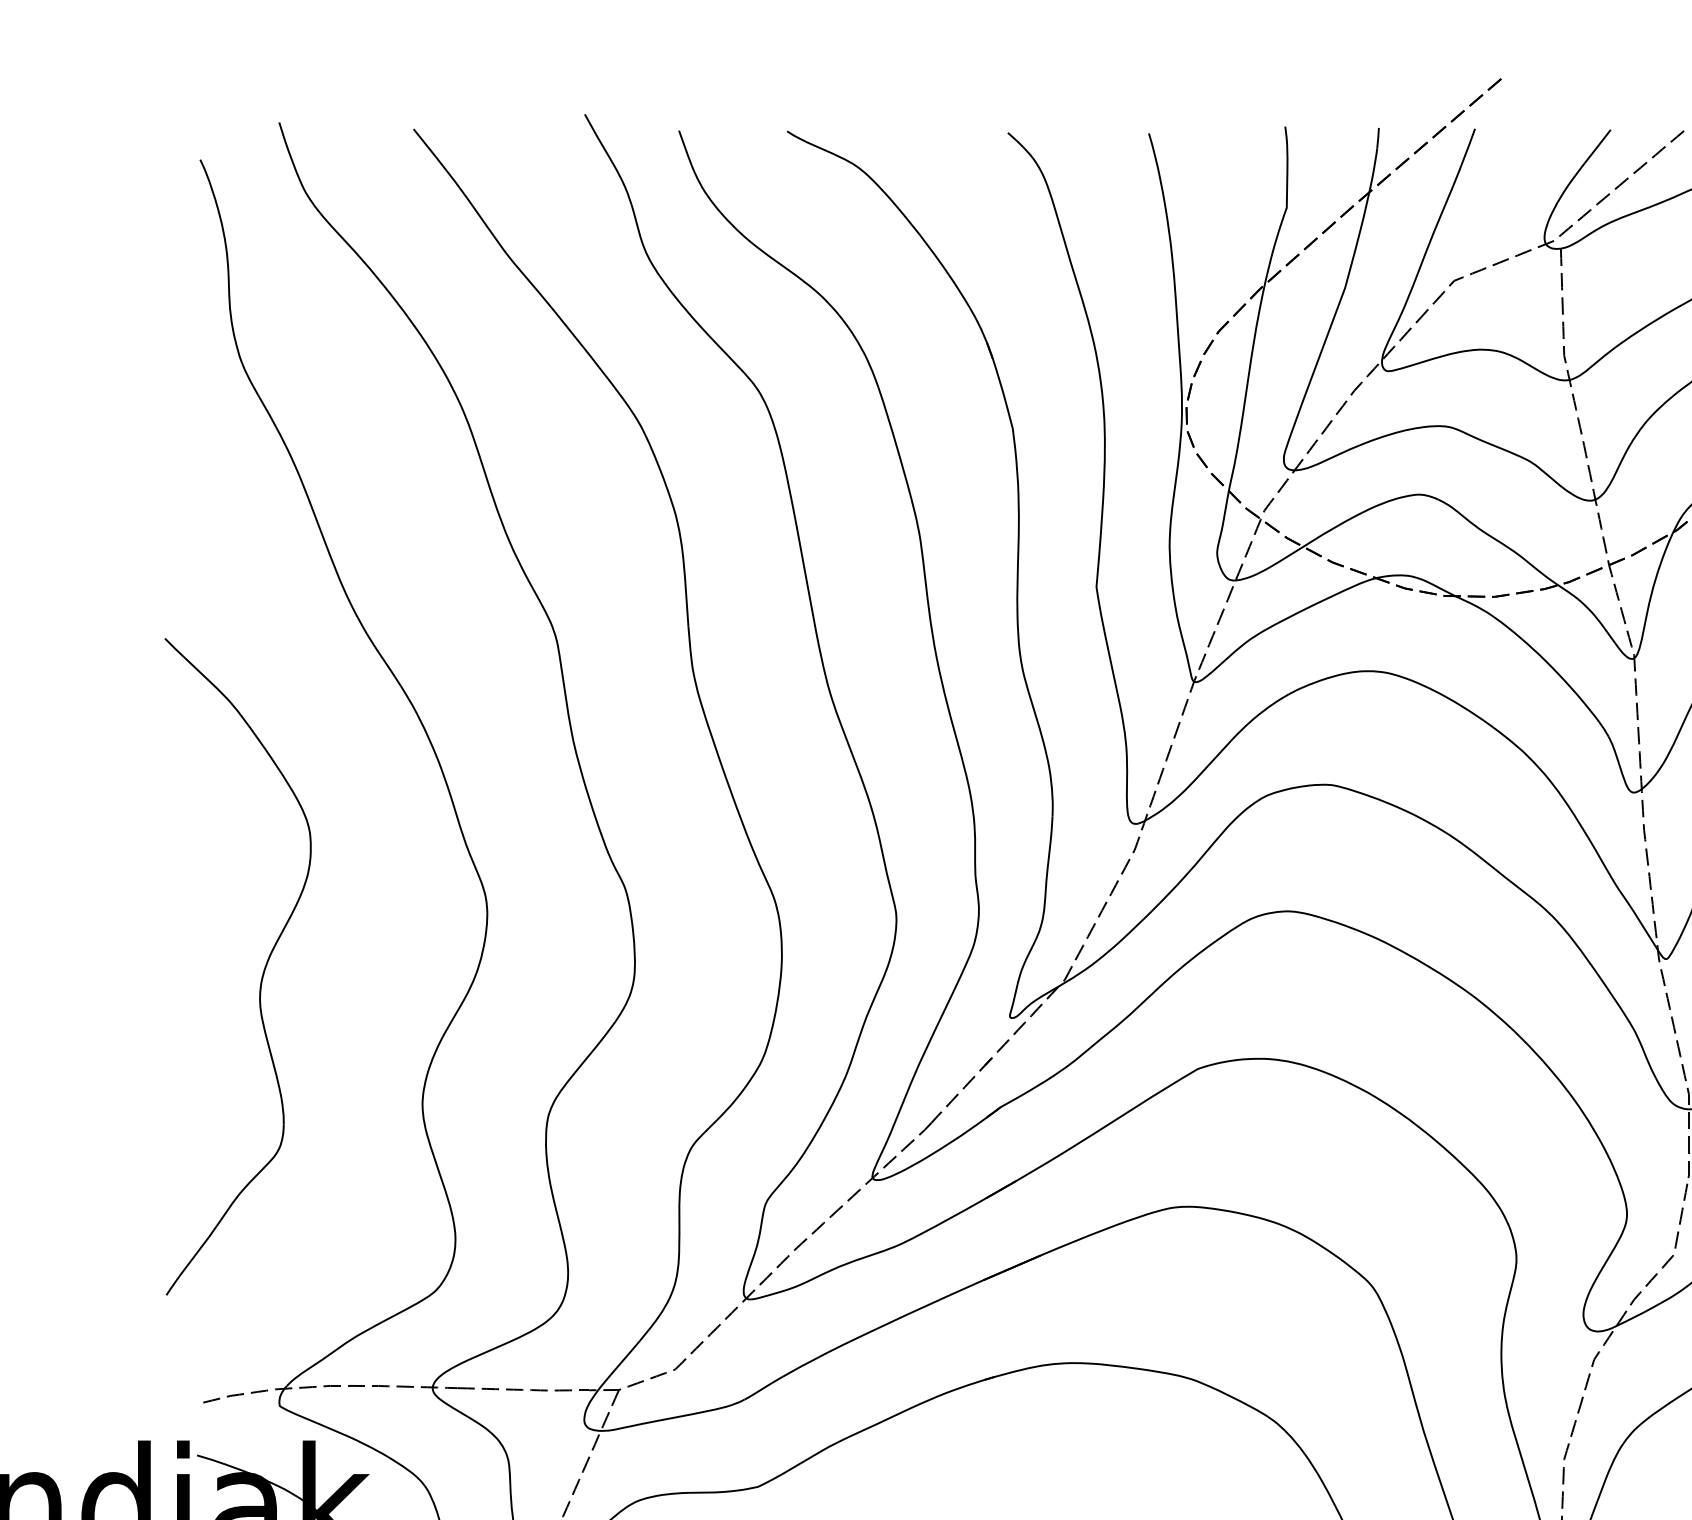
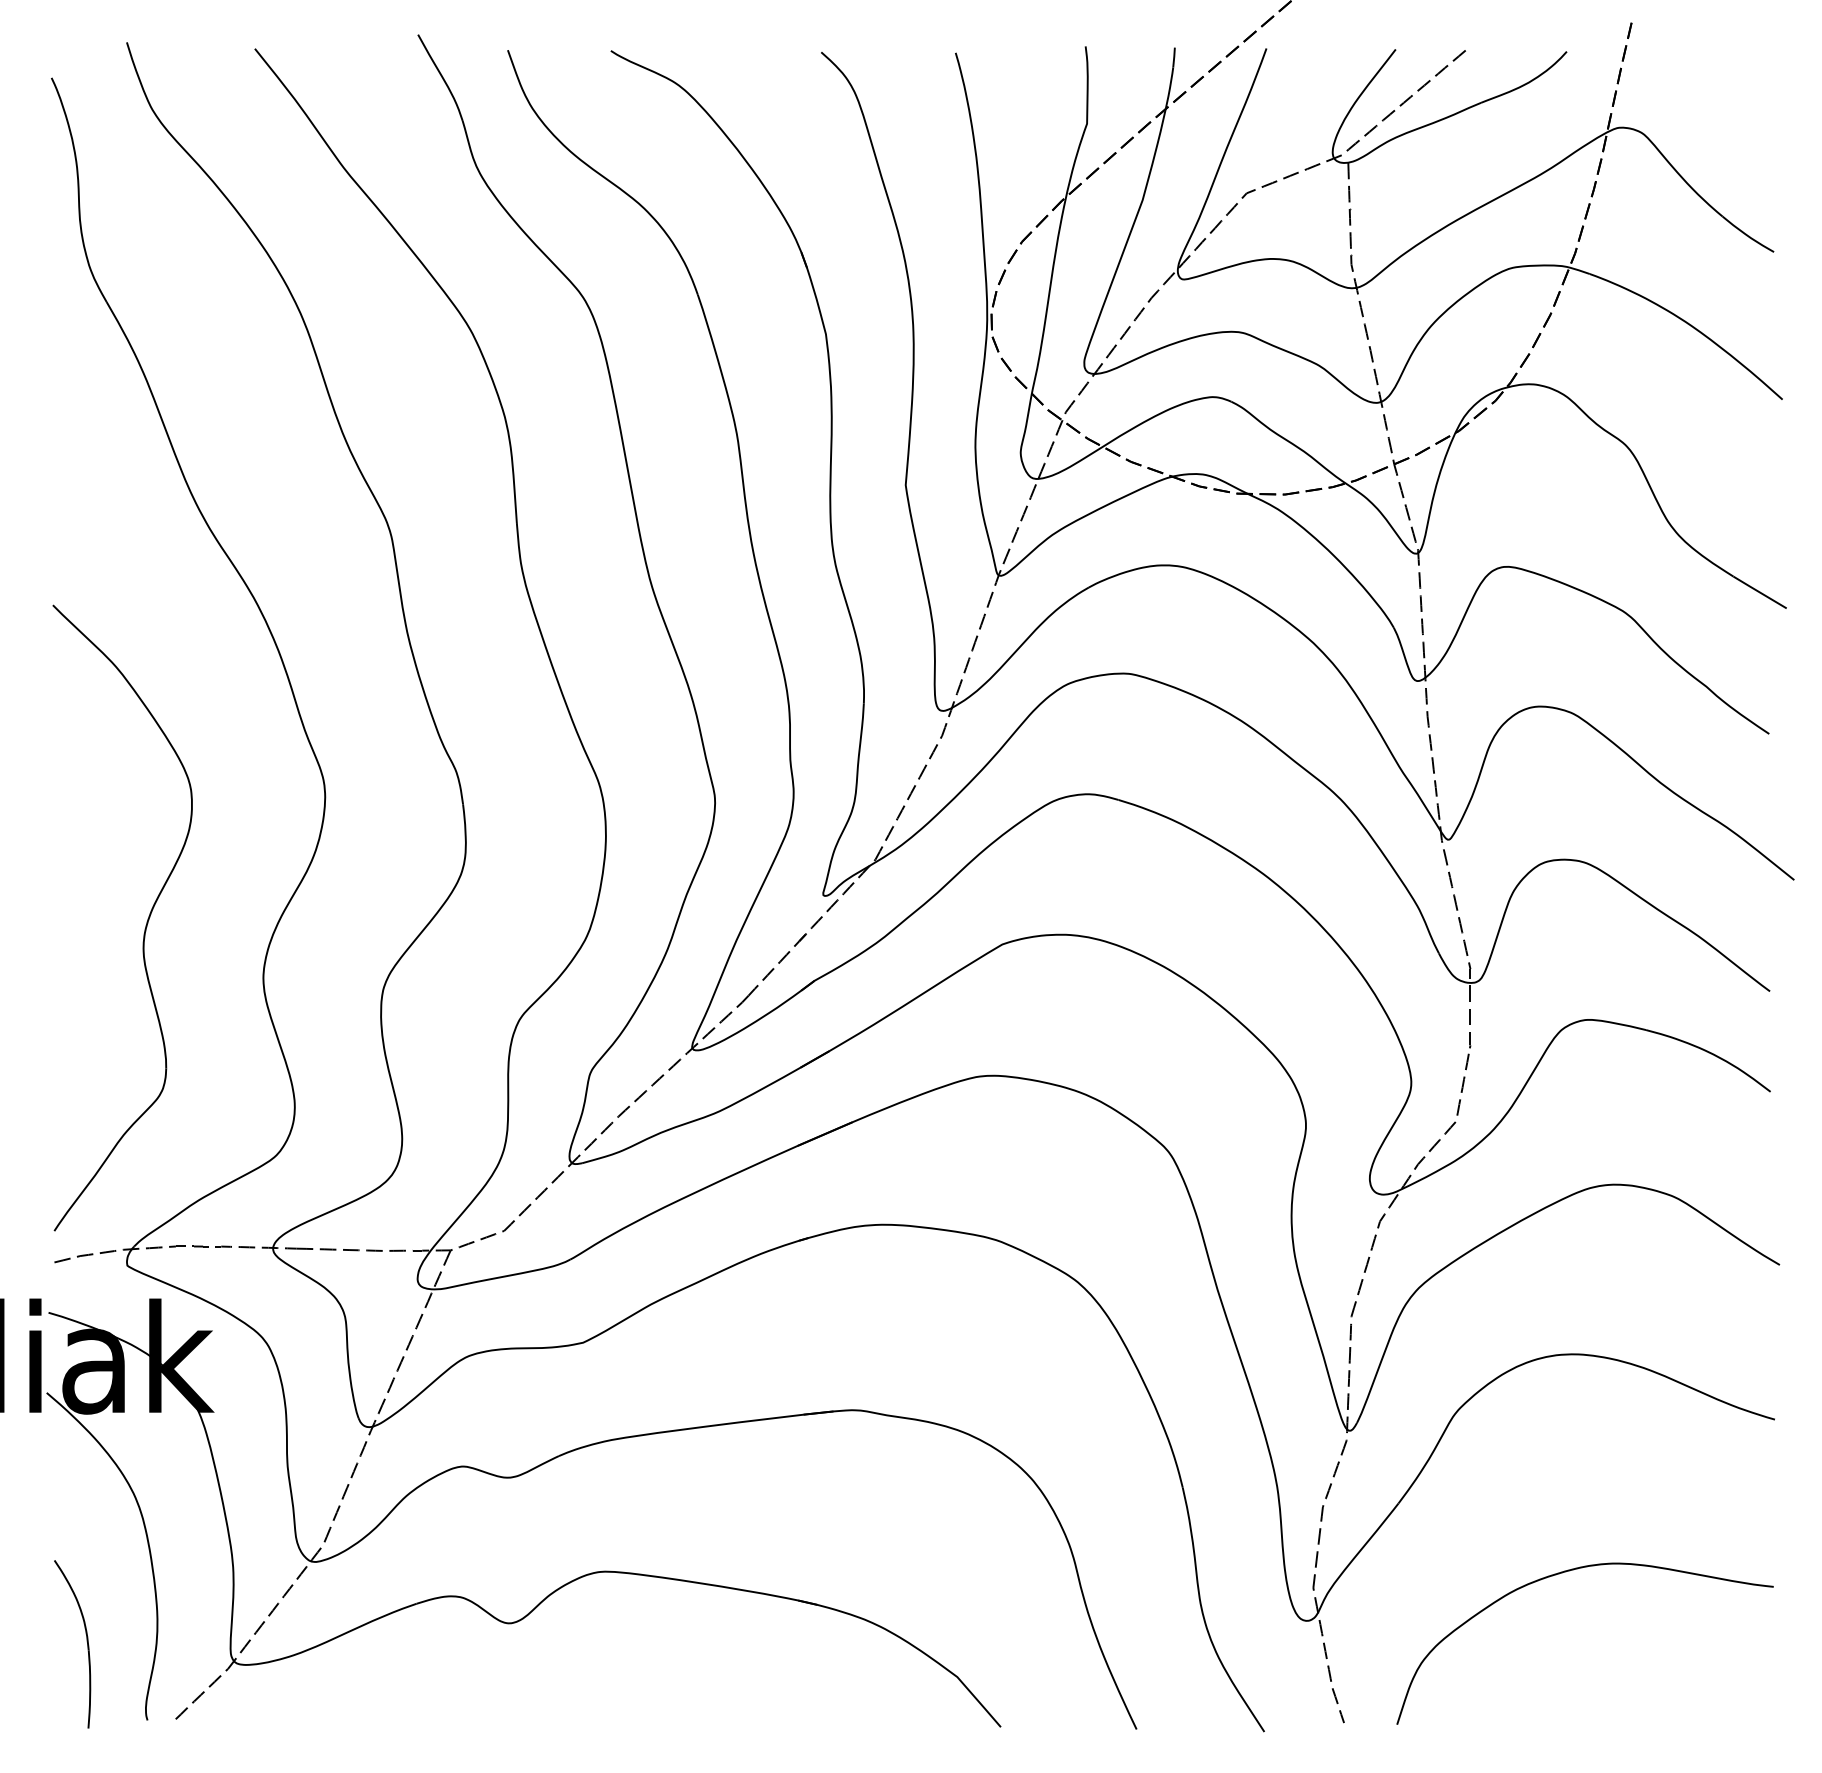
part: (263, 970) -> (146, 921), moved

